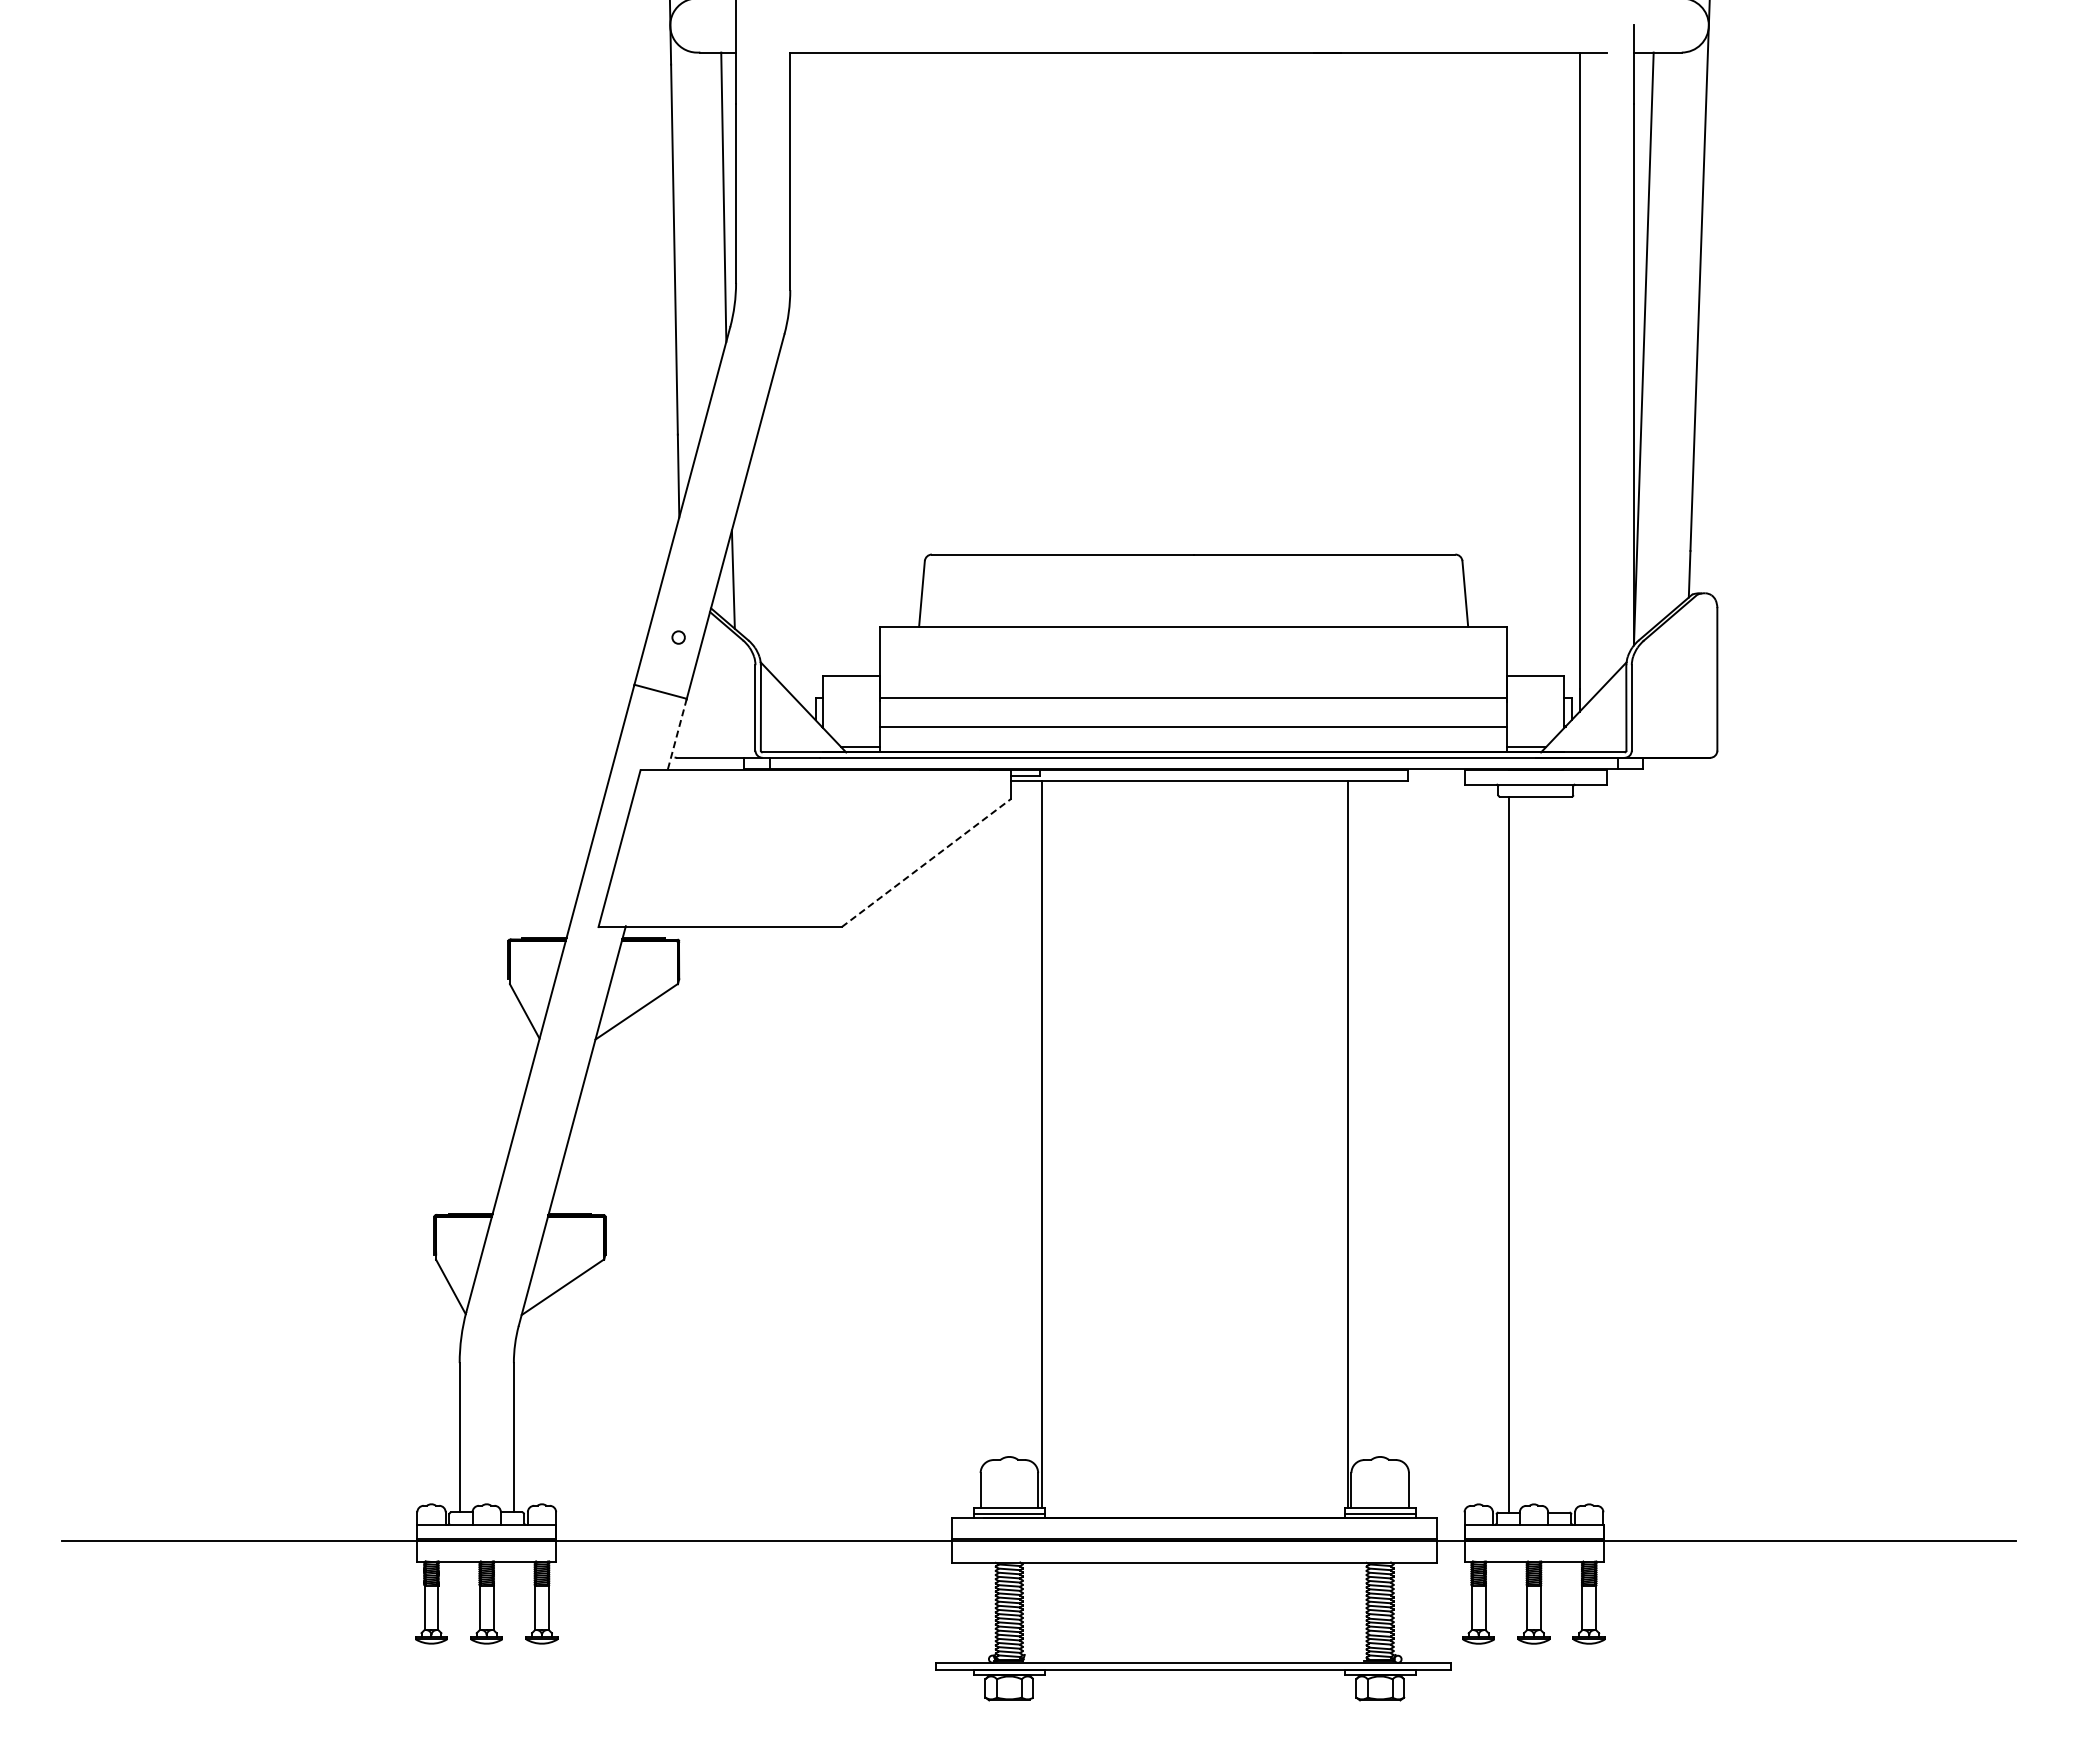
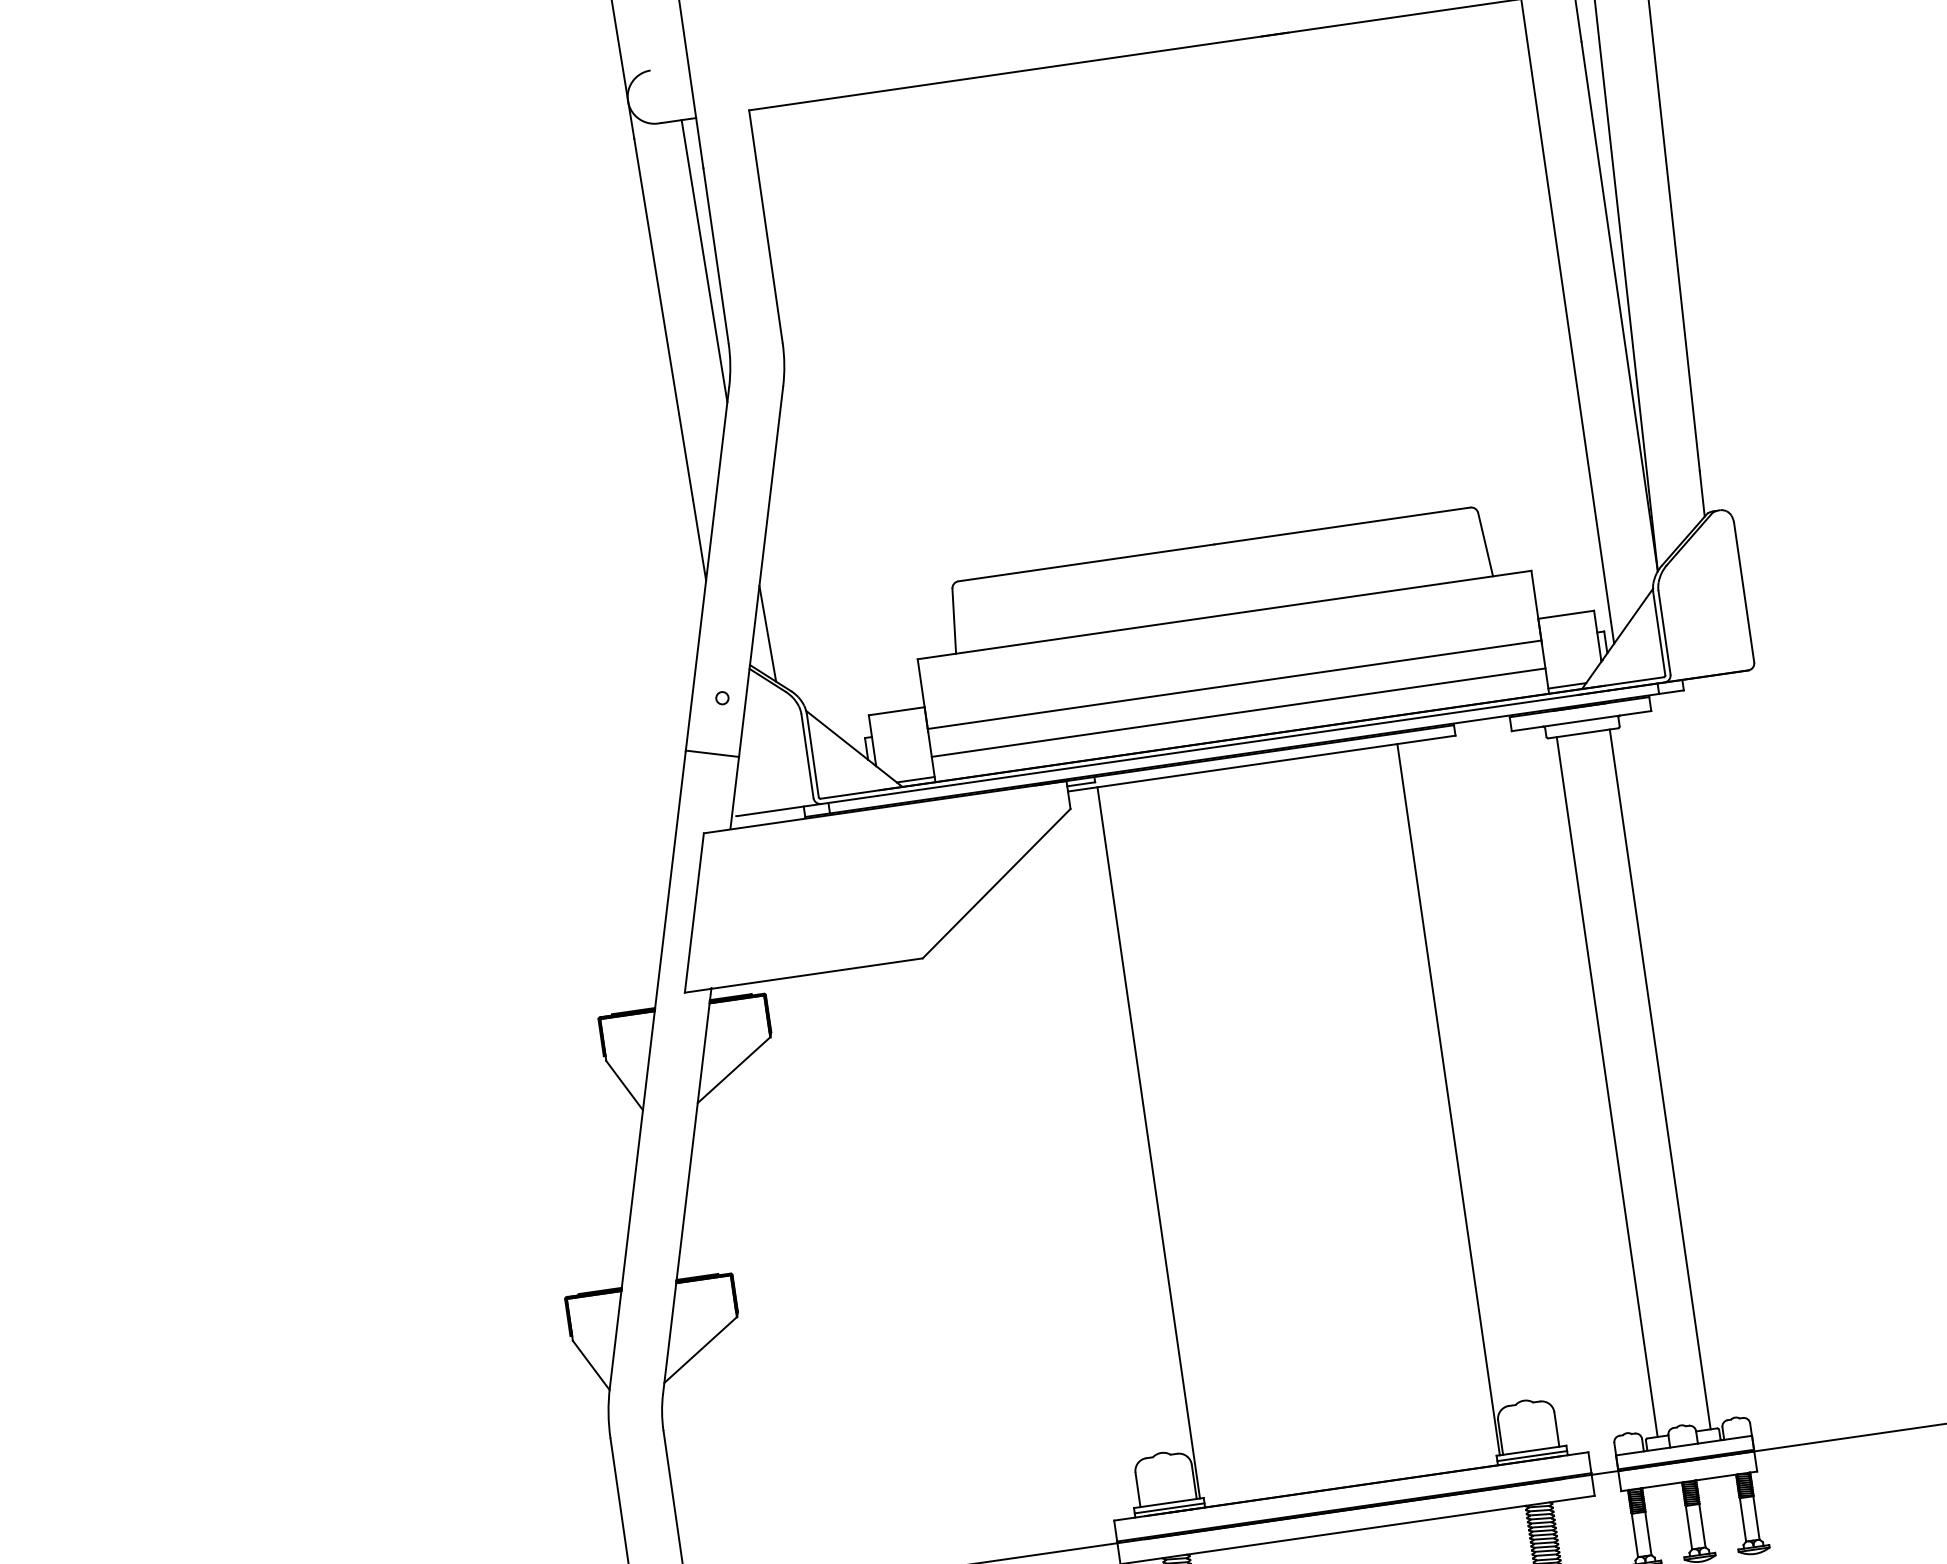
line: (677, 734) -> (734, 793), dashed -> solid
line: (926, 862) -> (996, 883), dashed -> solid
line: (1563, 1154) -> (1660, 1079), added

